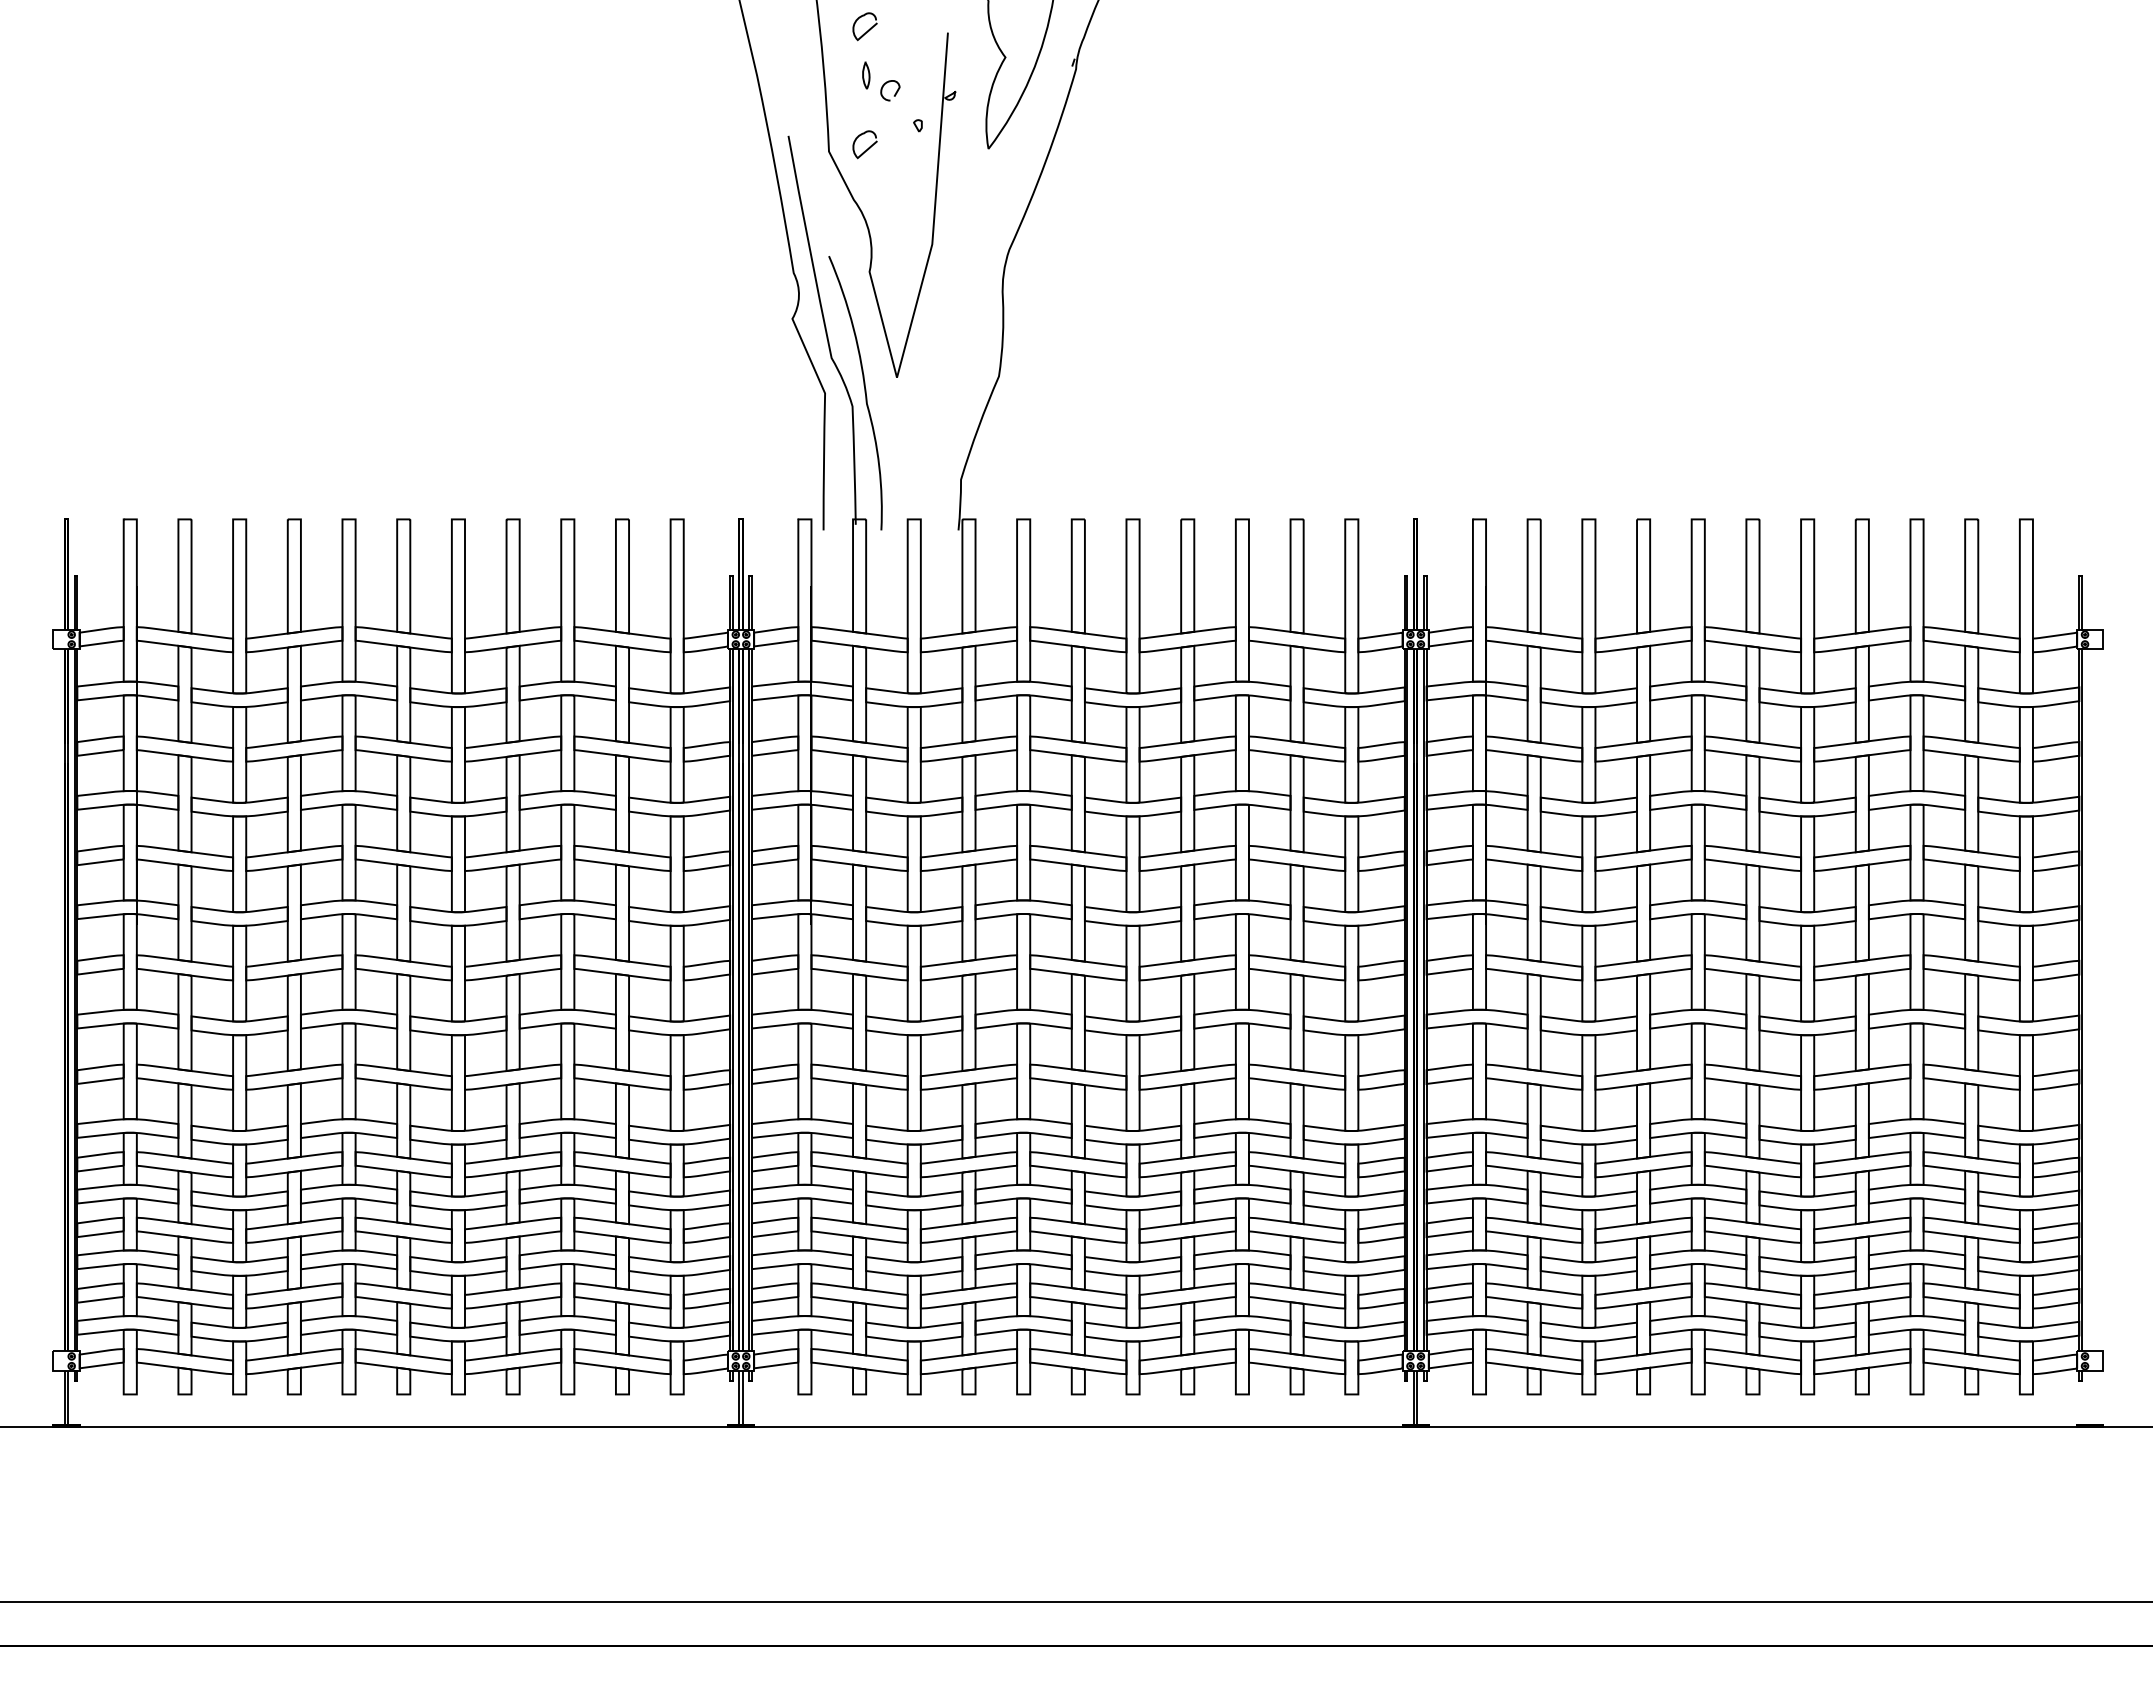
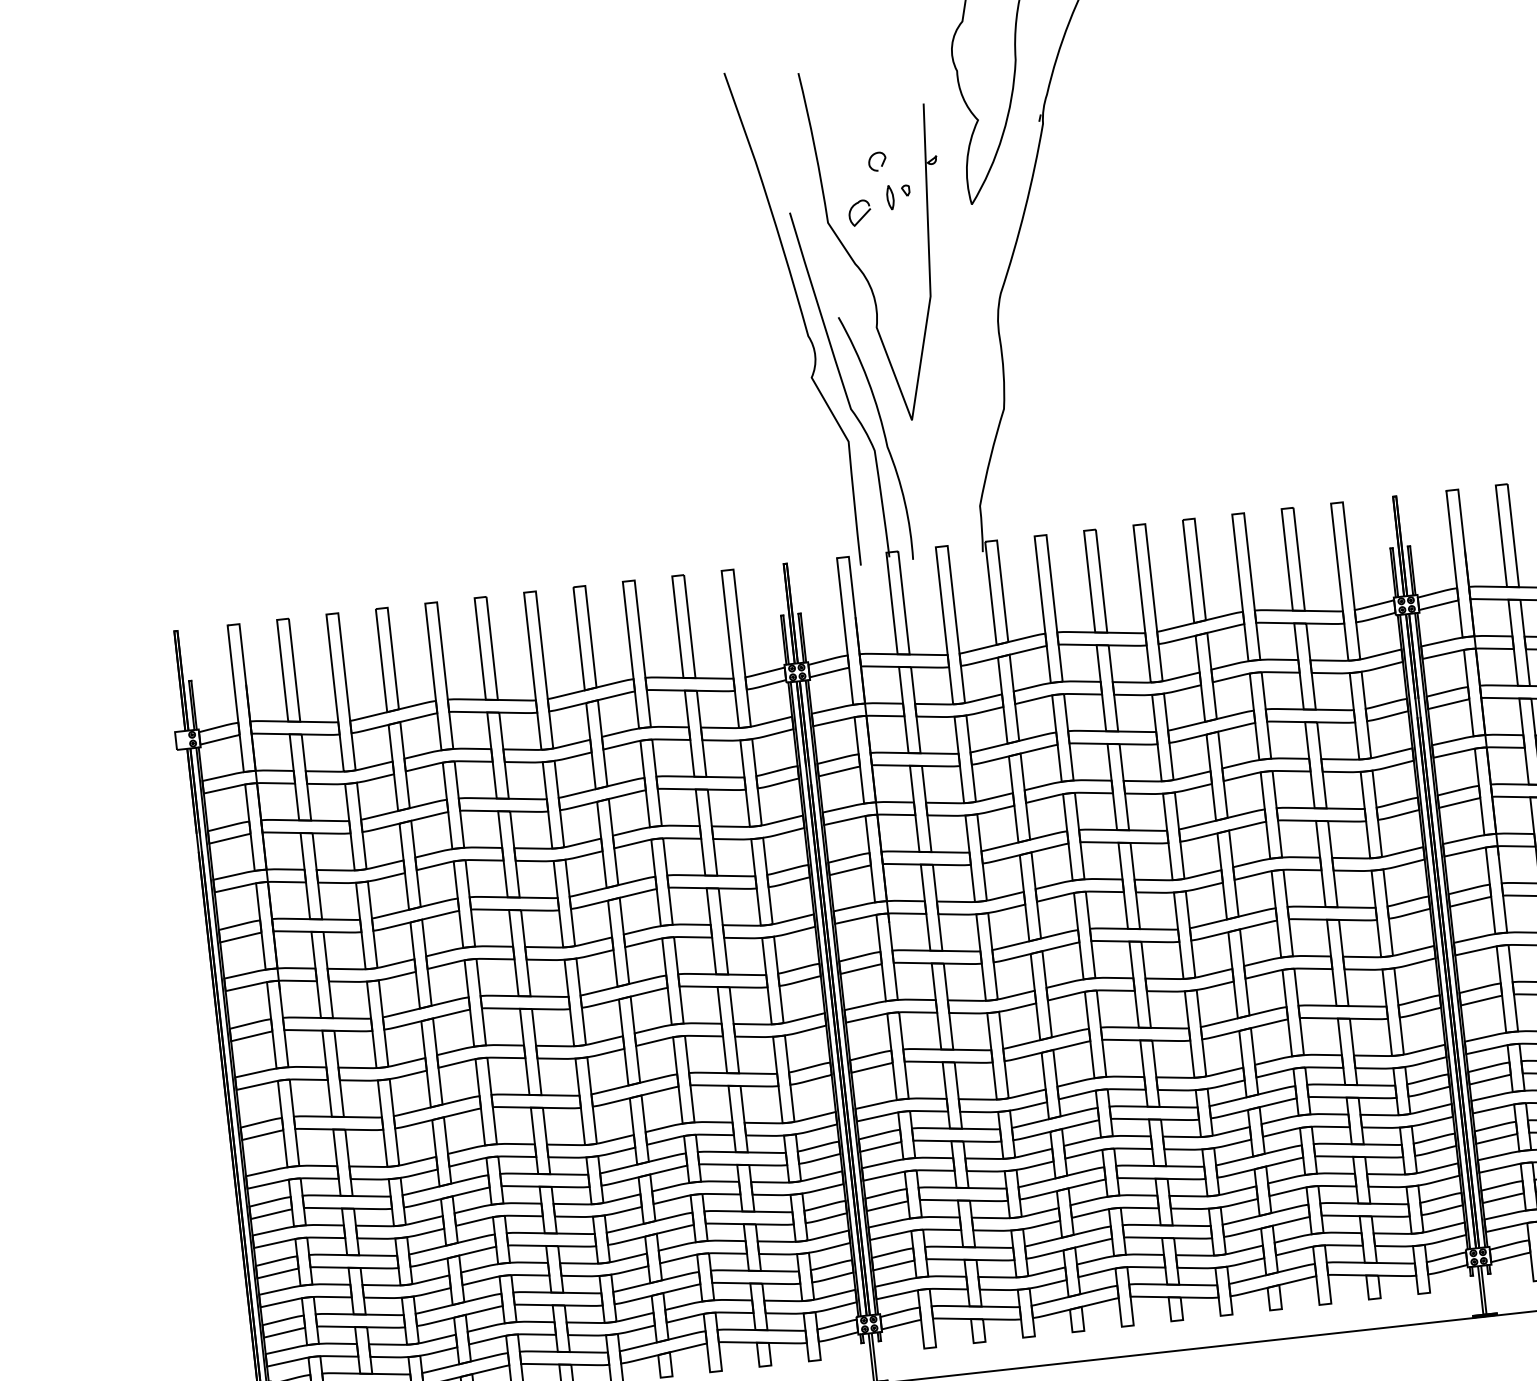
curve: (868, 29) -> (851, 108), removed
curve: (868, 75) -> (892, 197), moved

